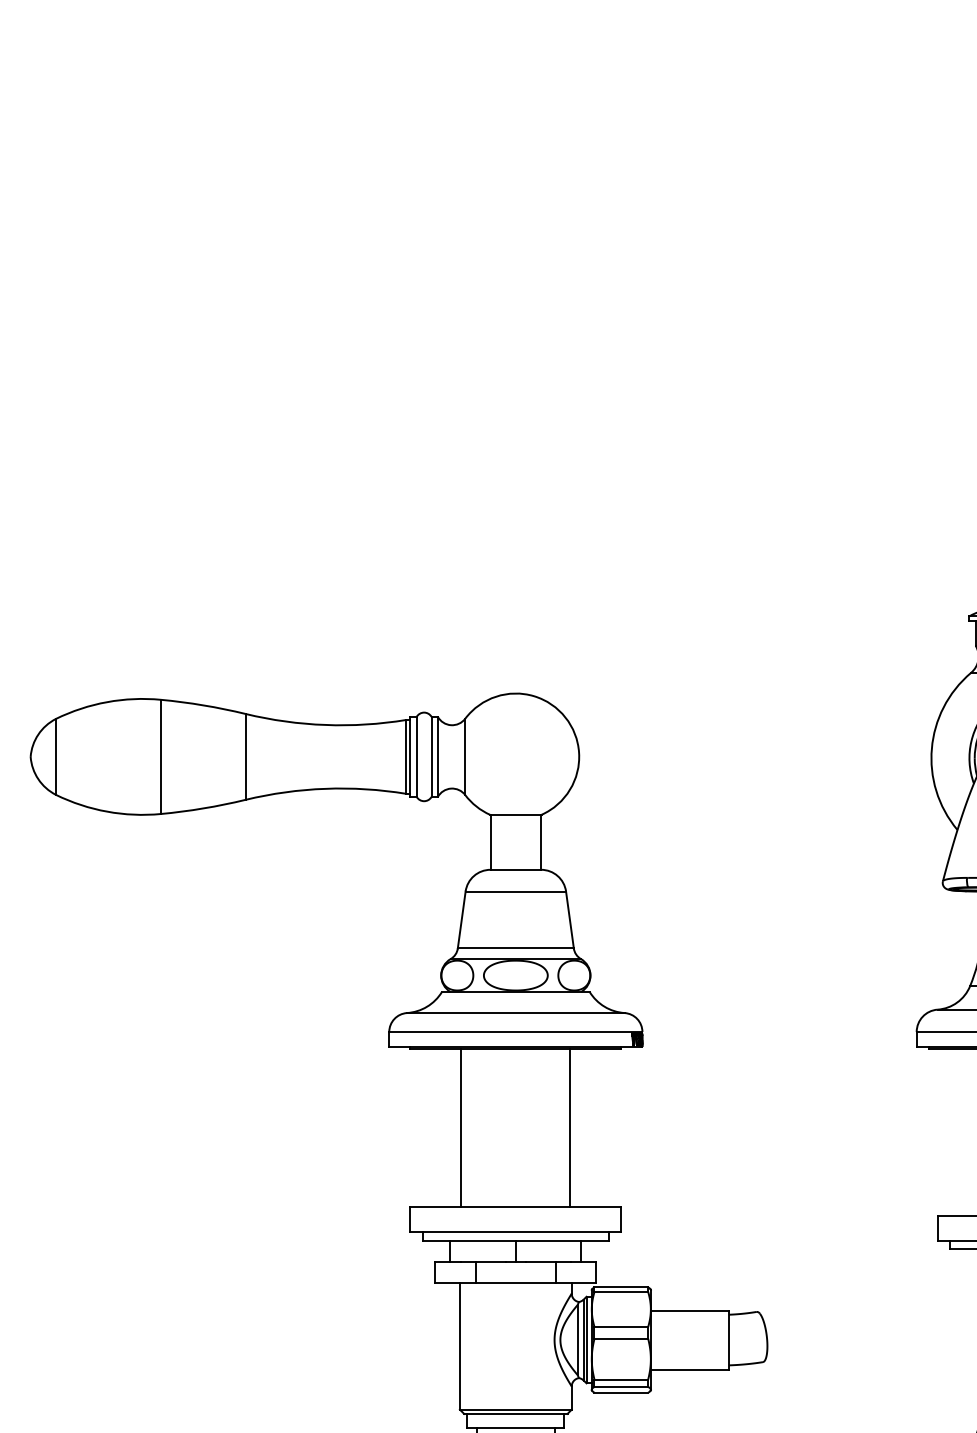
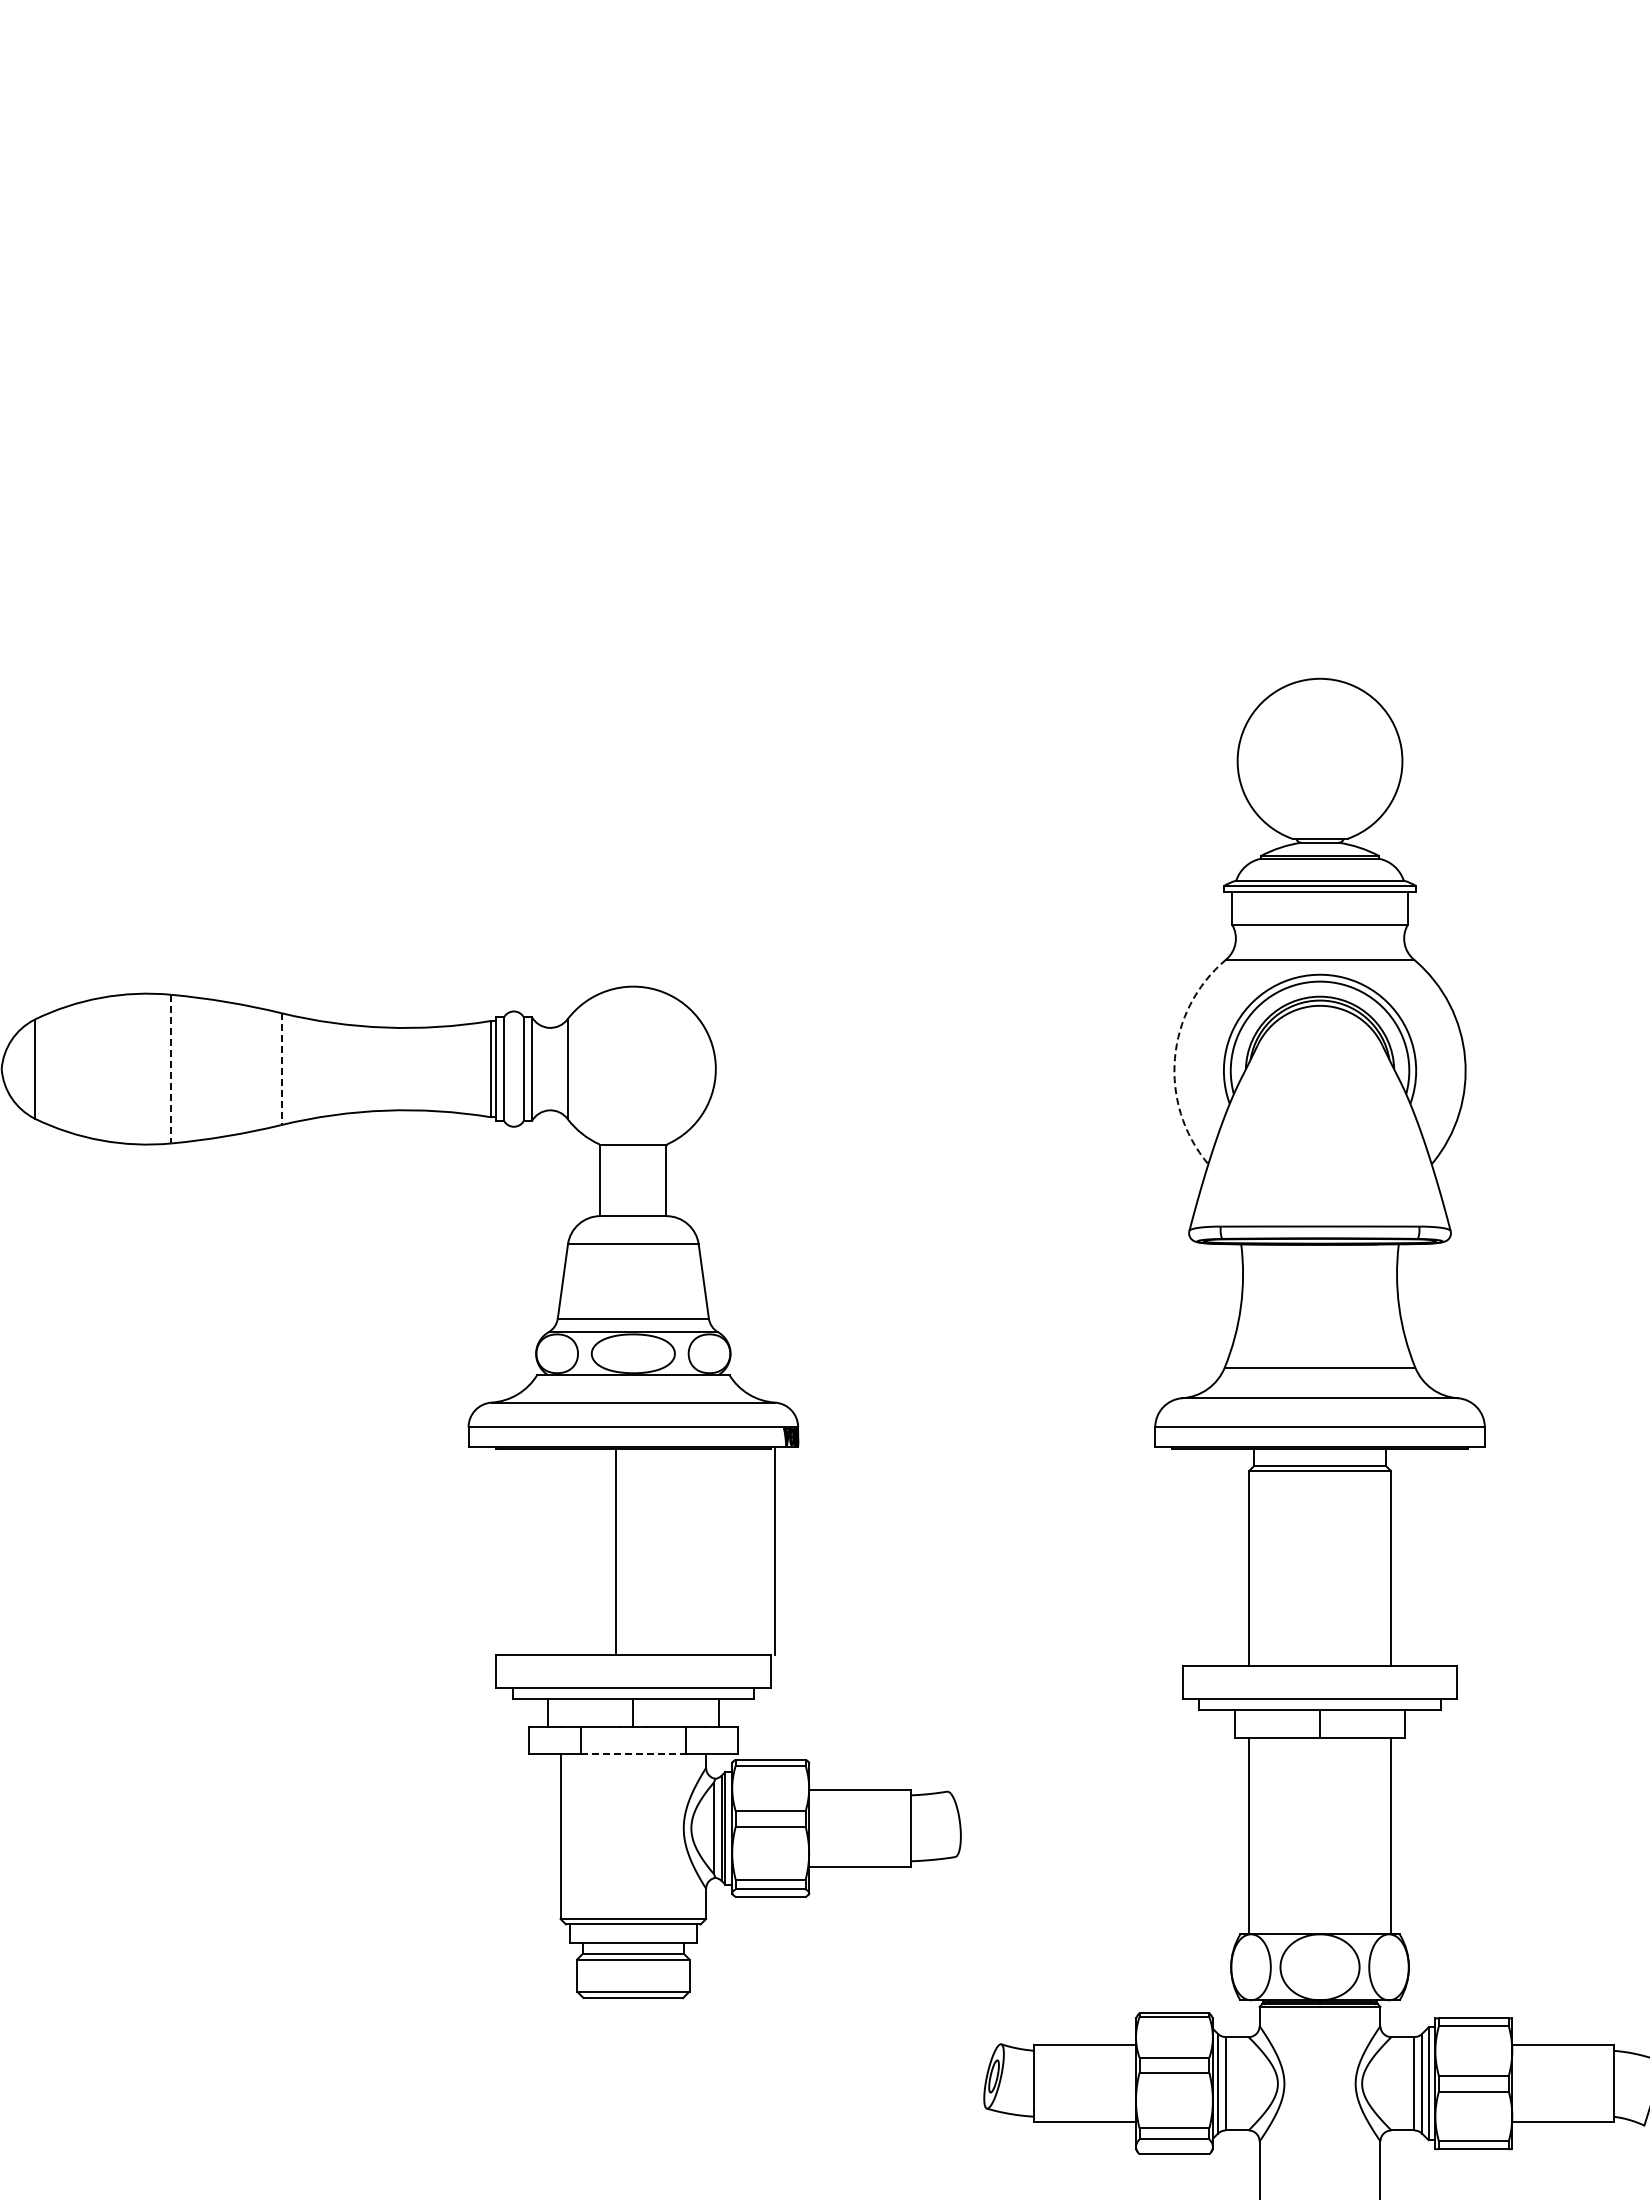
arc: (931, 748) -> (1174, 1058), solid -> dashed
line: (161, 757) -> (171, 1069), solid -> dashed
line: (245, 757) -> (281, 1069), solid -> dashed
line: (461, 1128) -> (615, 1552), moved
line: (570, 1128) -> (775, 1552), moved
line: (515, 1283) -> (633, 1754), solid -> dashed

